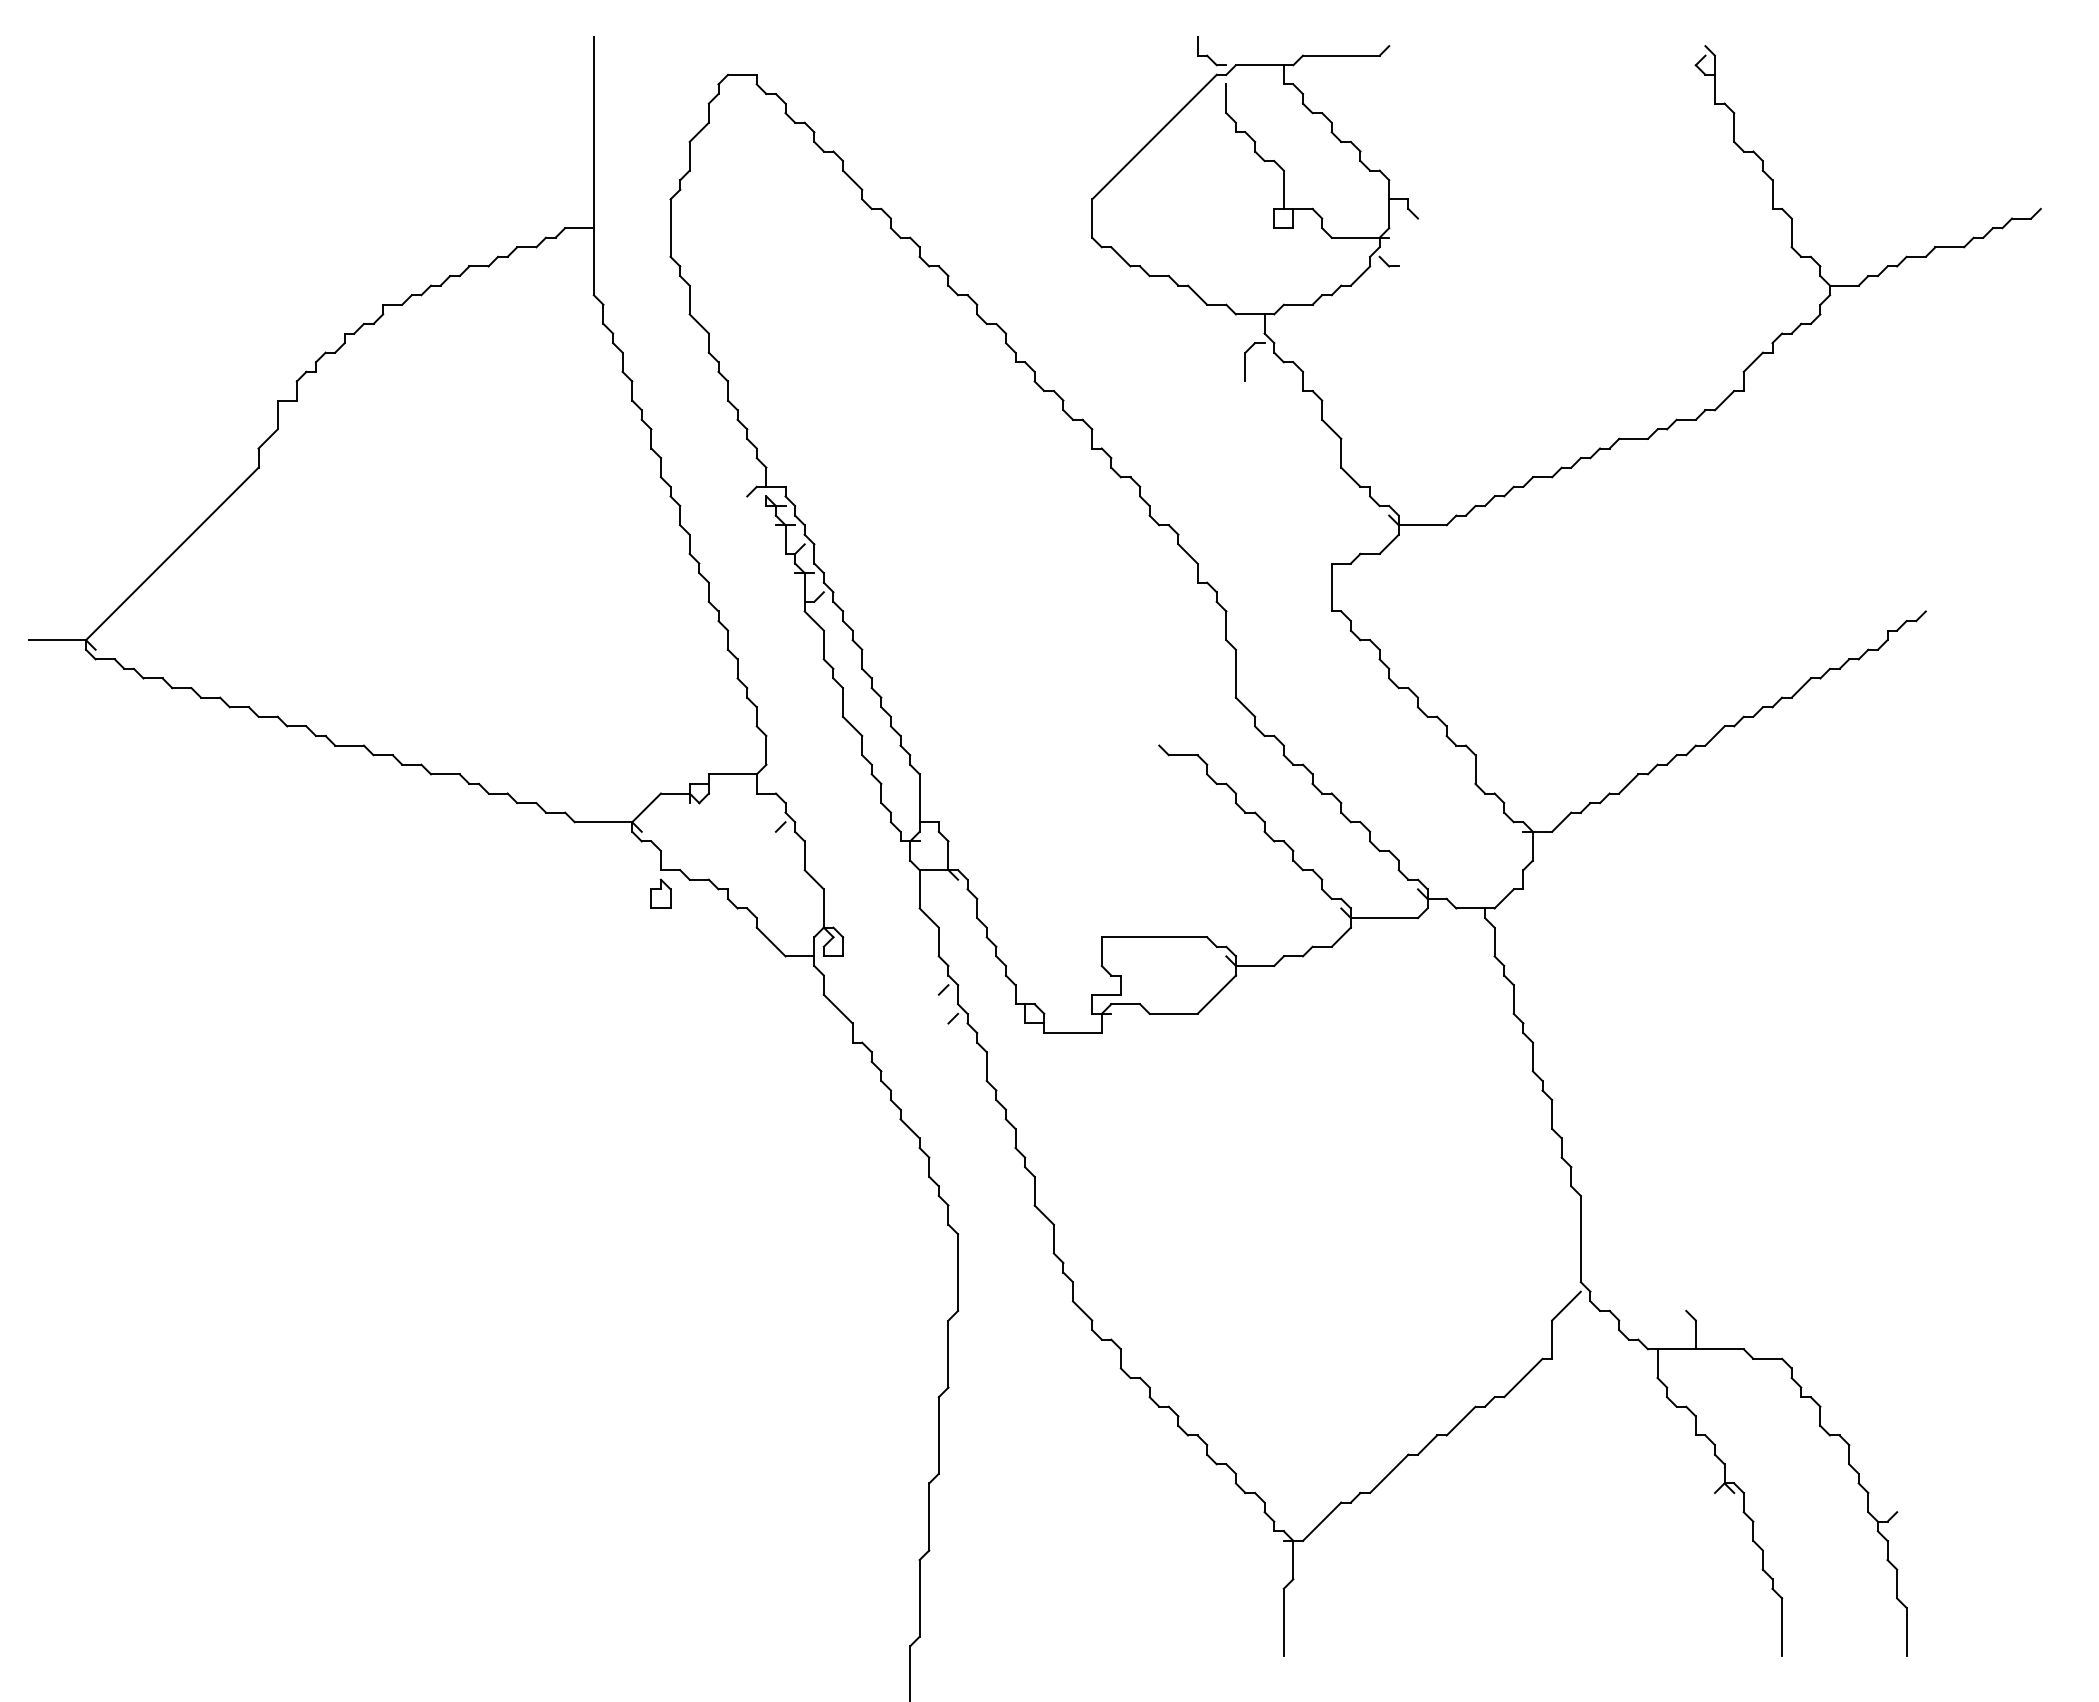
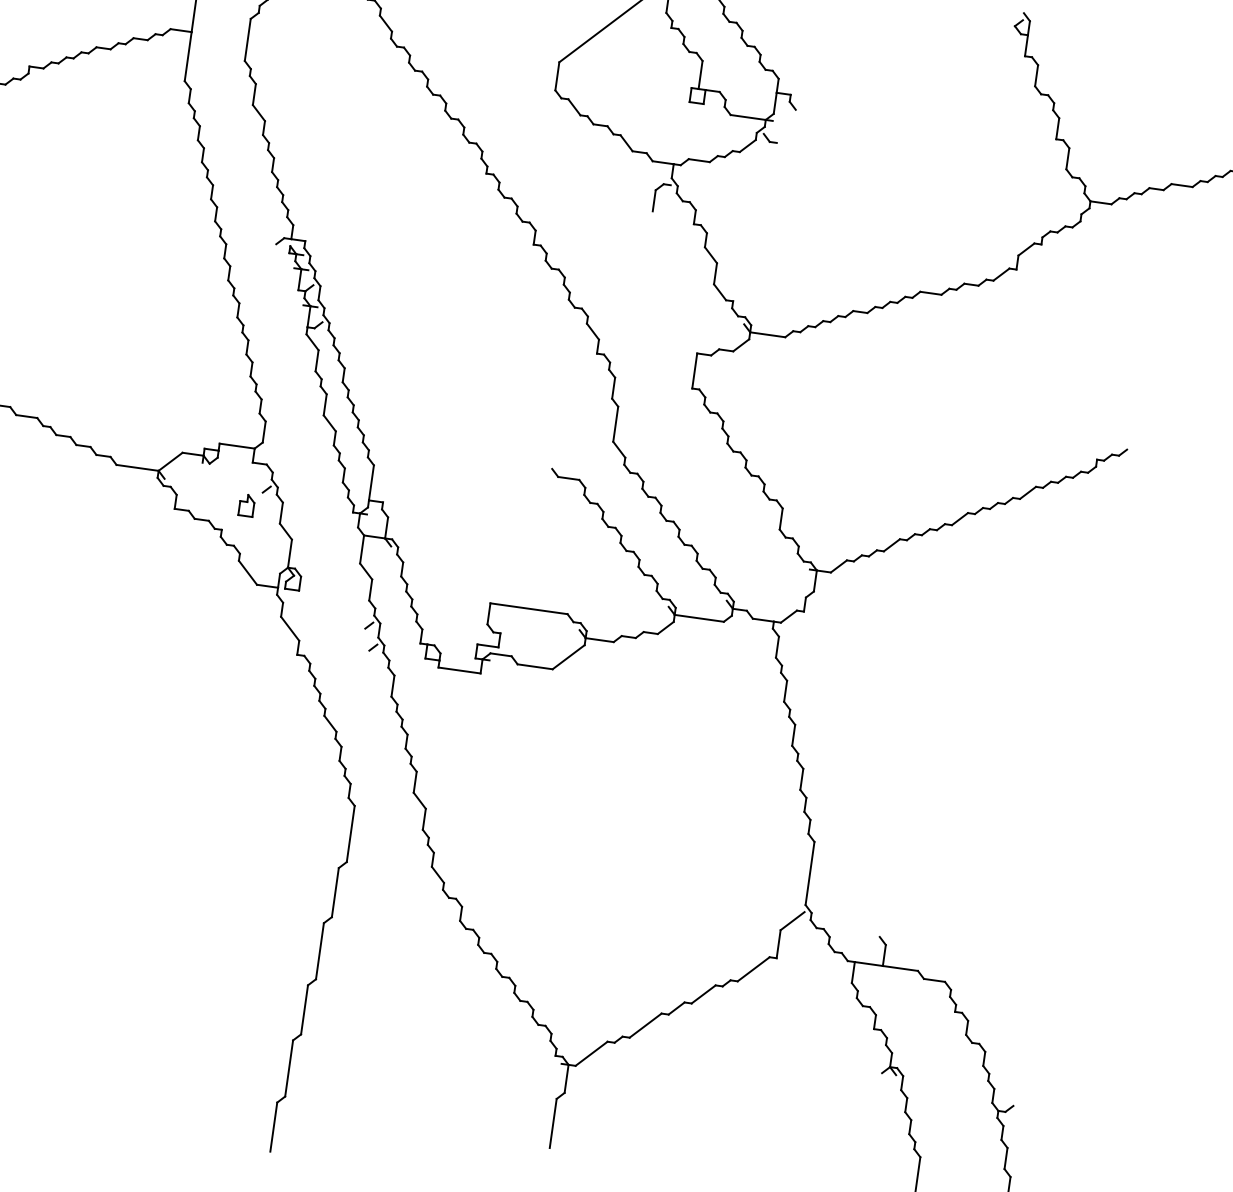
part: (660, 893) -> (246, 505), moved

